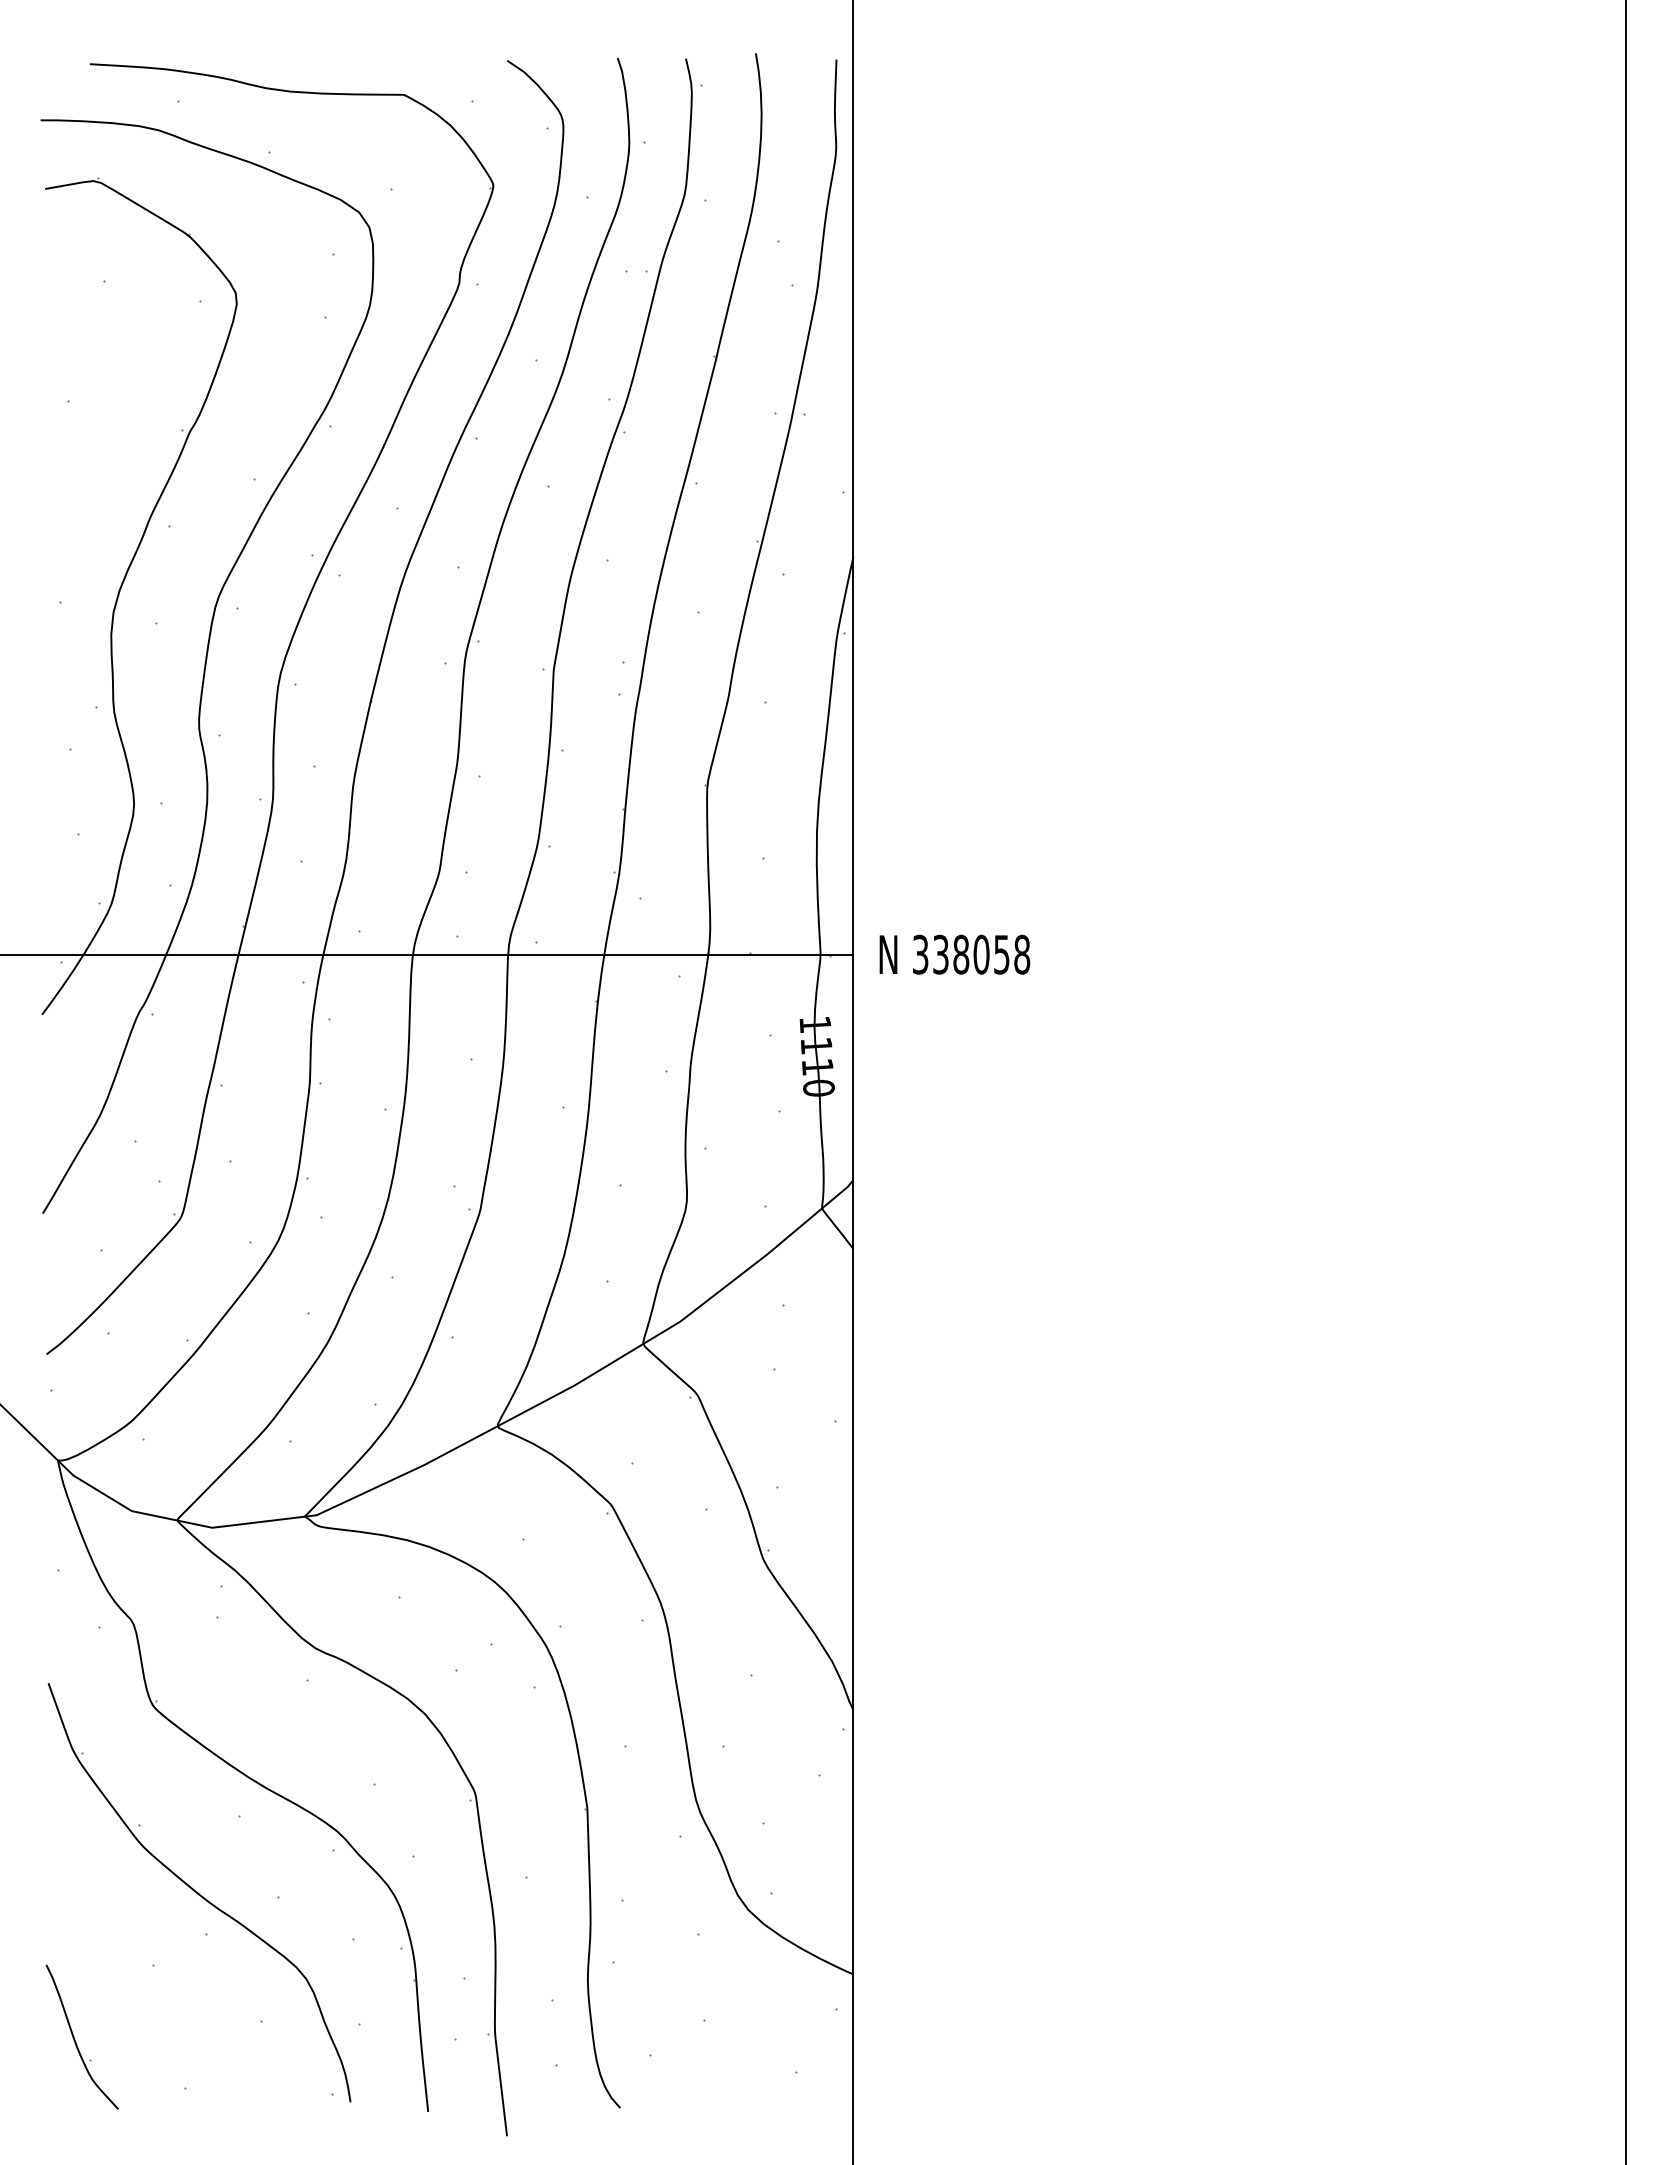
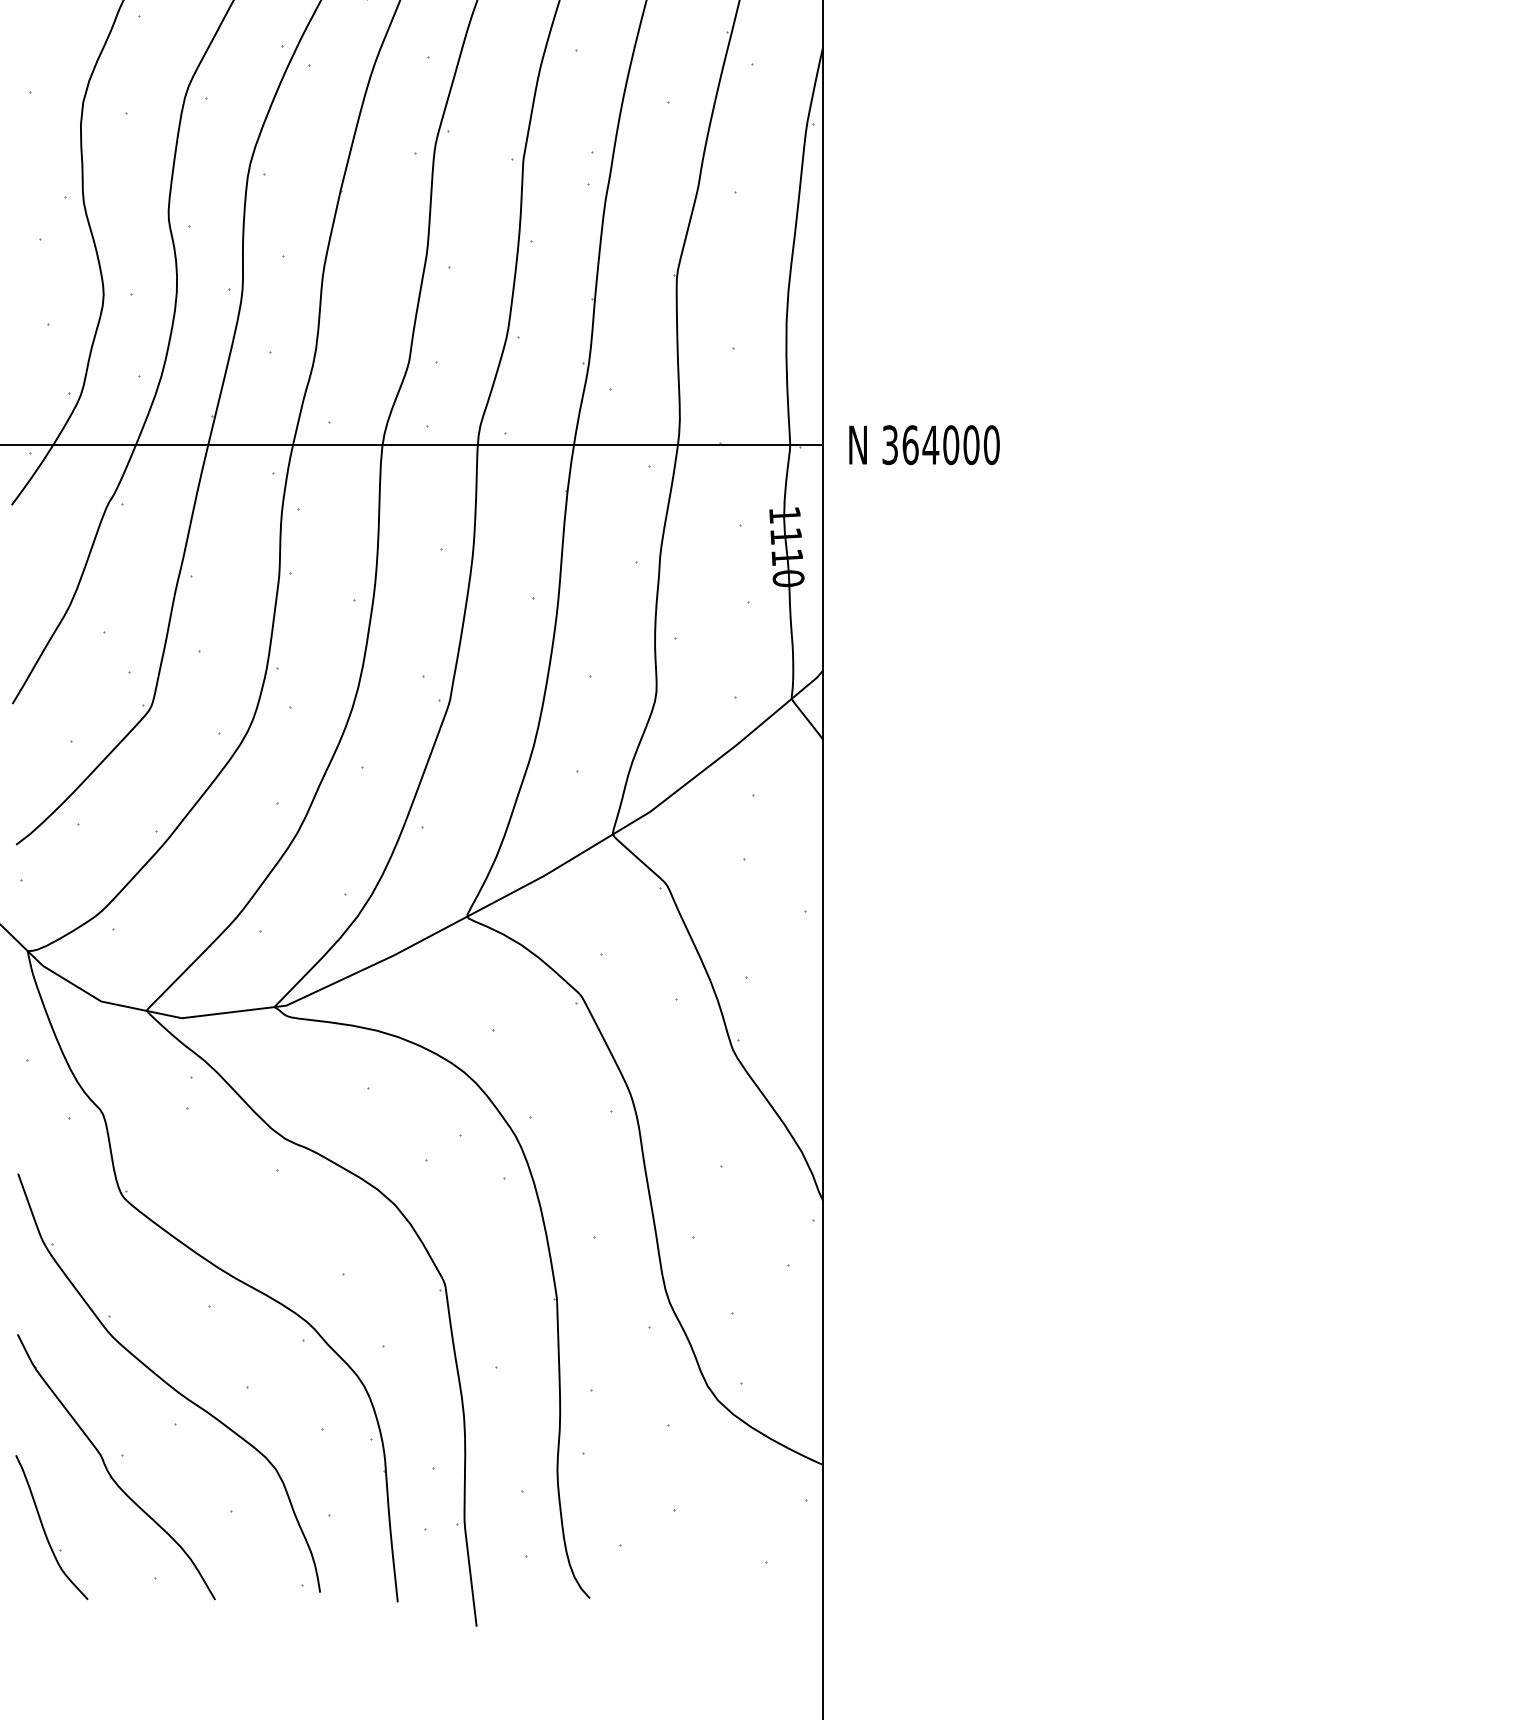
text: (981, 954) -> (951, 444), 338058 -> 364000
part: (139, 1980) -> (109, 1470), added

